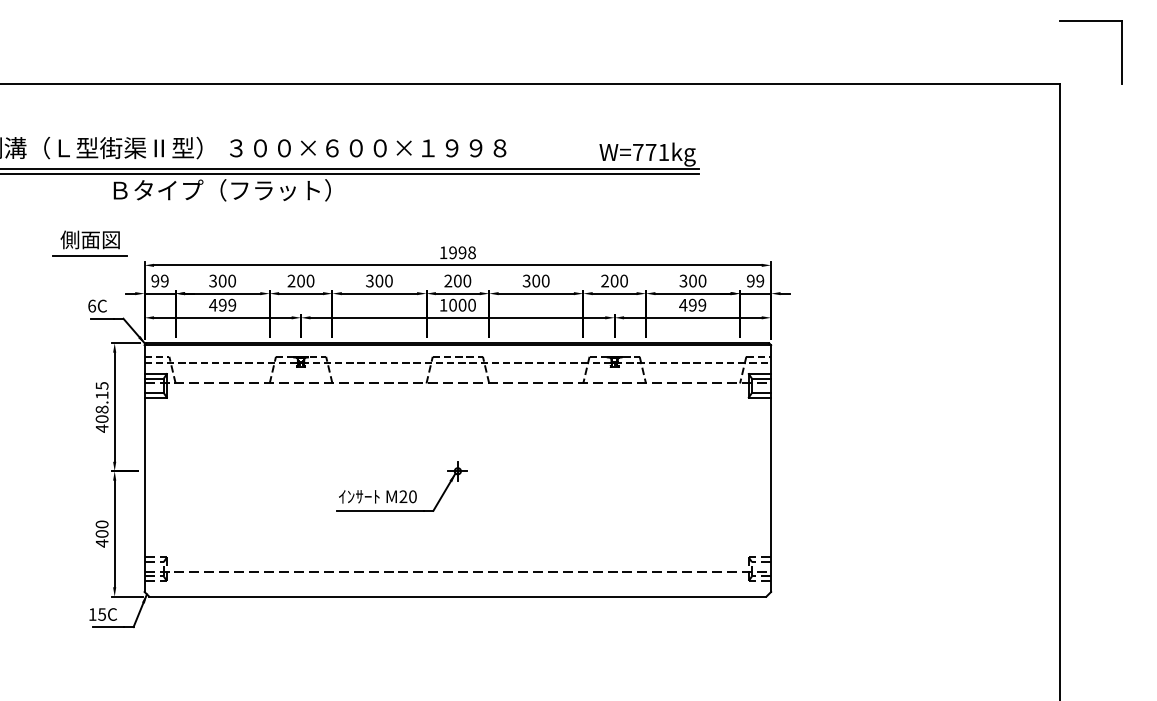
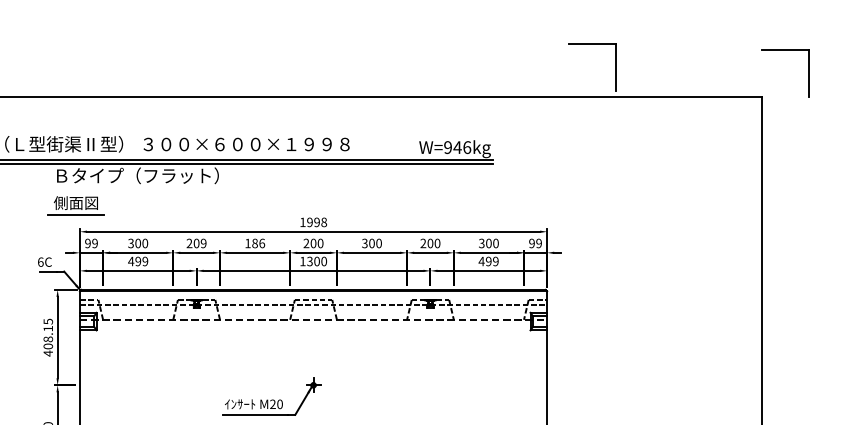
part: (831, 13) -> (592, 43), added
text: (651, 152) -> (457, 147), W=771kg -> W=946kg
part: (89, 243) -> (75, 205), moved
text: (310, 280) -> (203, 243), 200 -> 209
text: (379, 280) -> (255, 243), 300 -> 186
text: (452, 305) -> (309, 261), 1000 -> 1300

